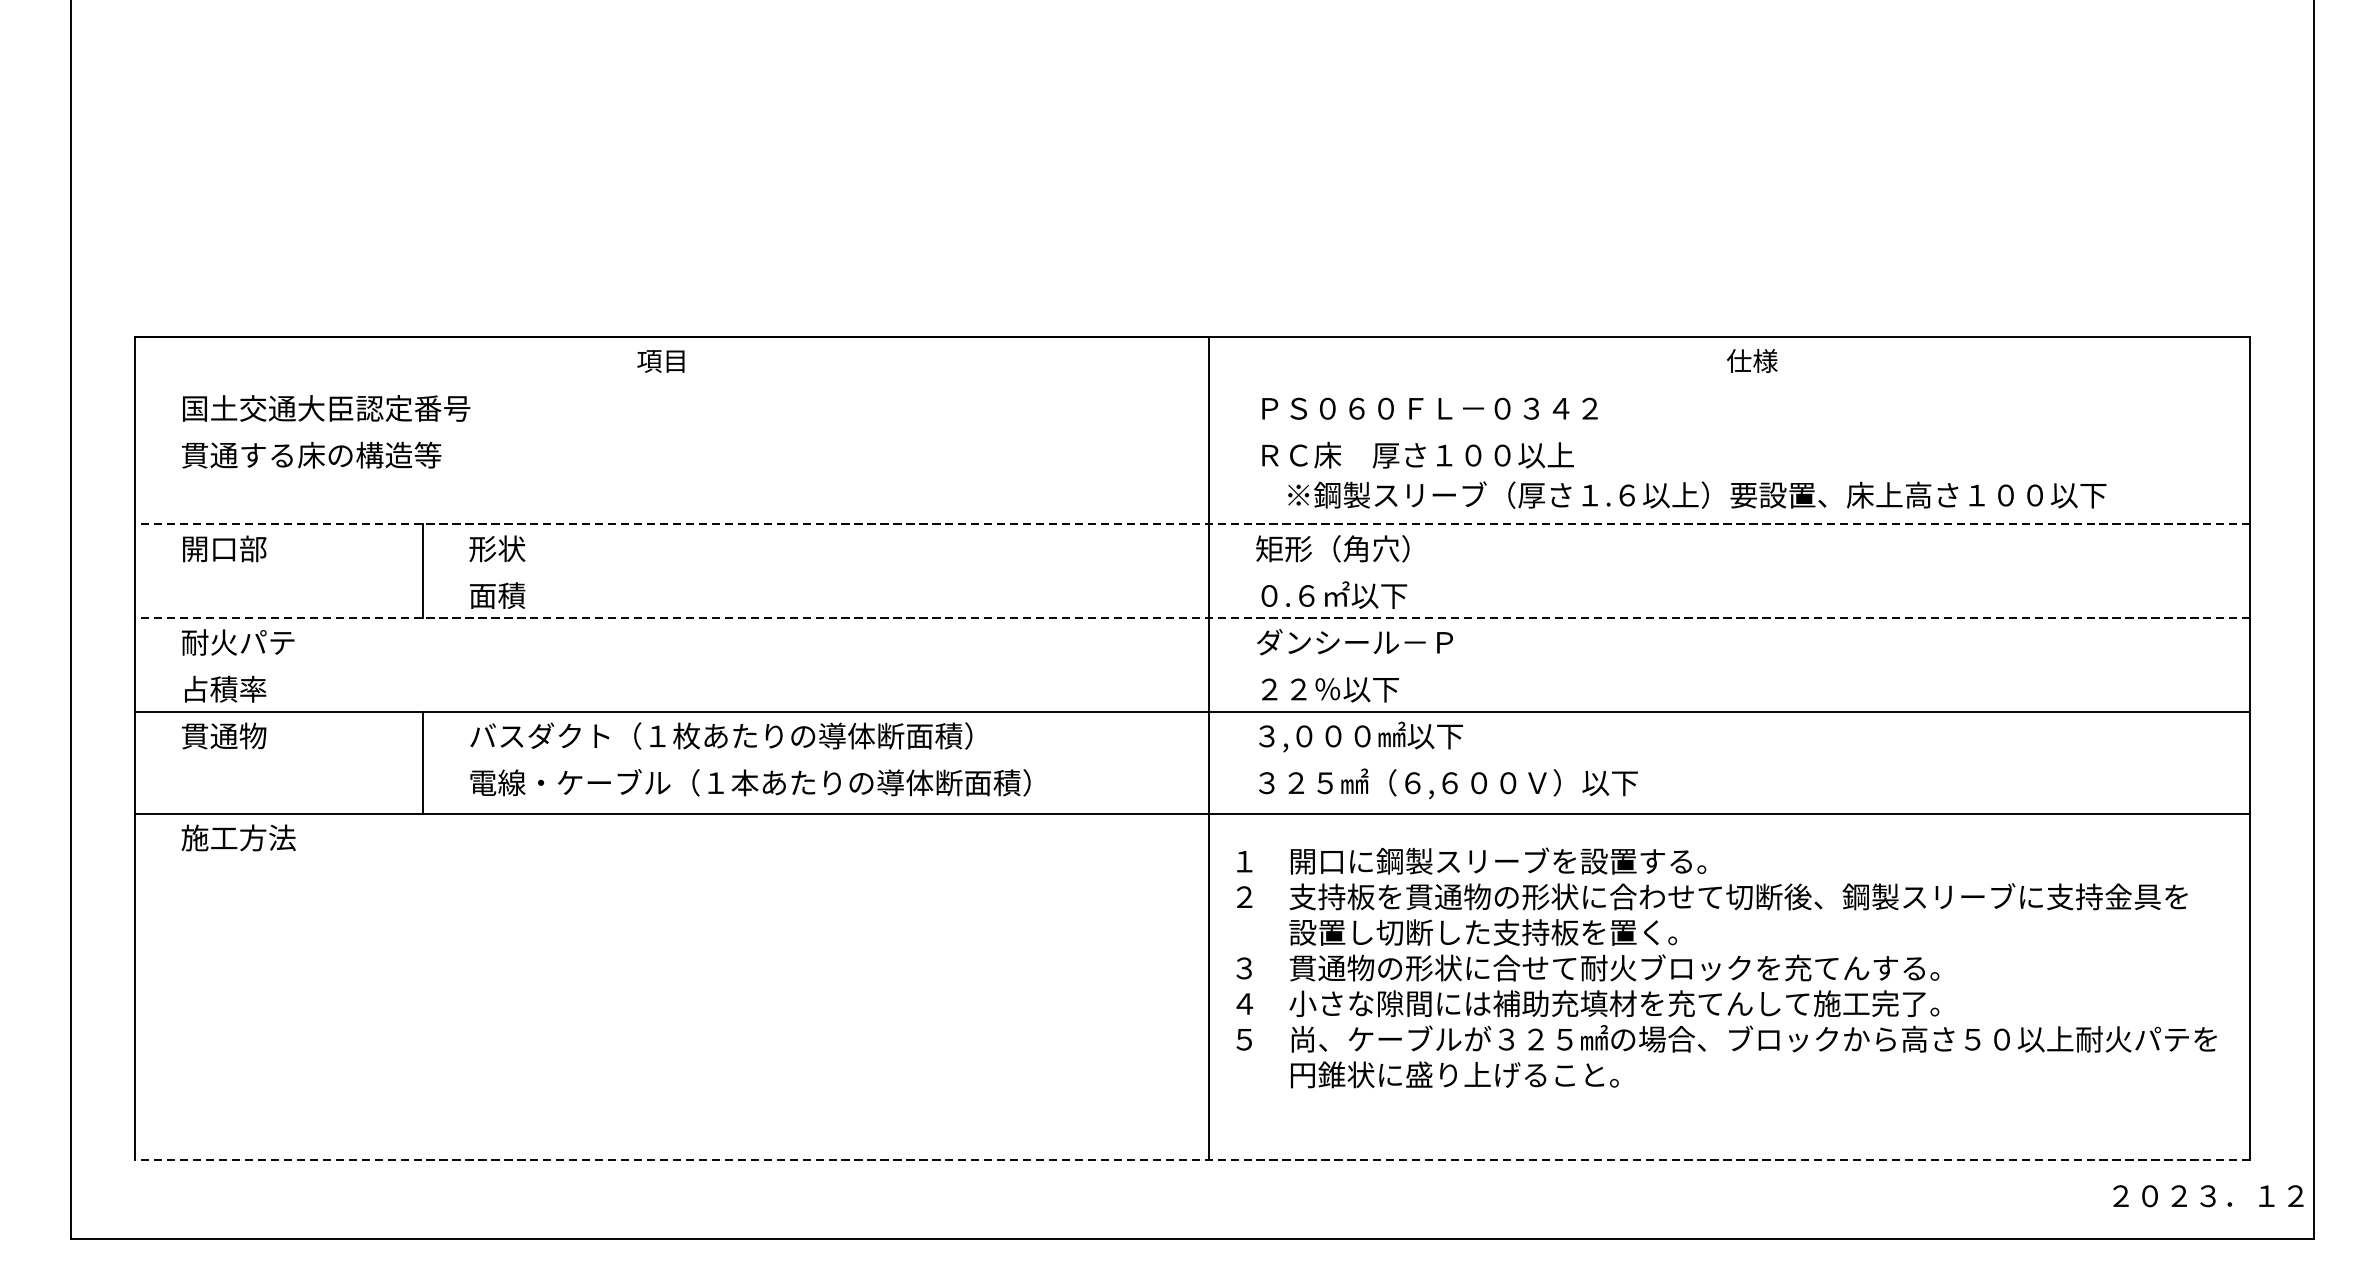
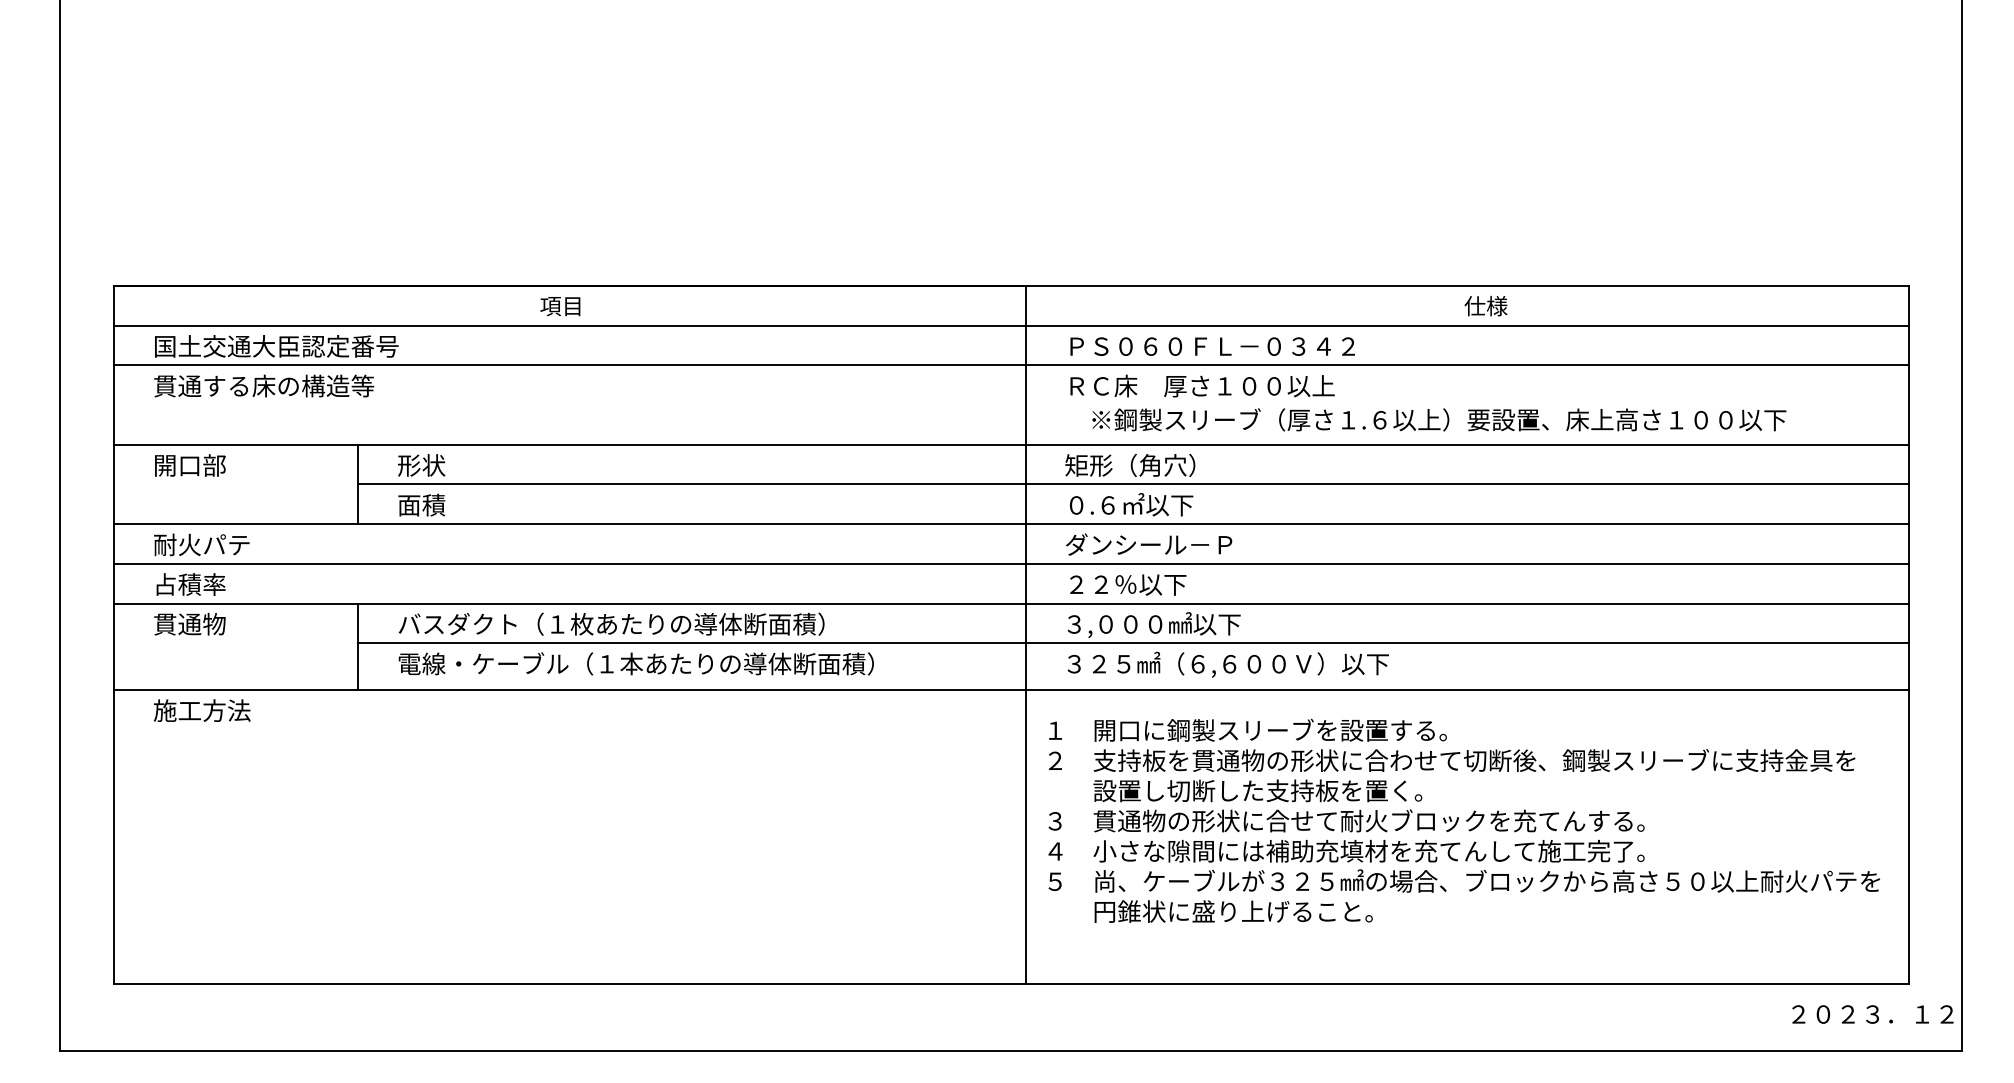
line: (1192, 383) -> (1011, 325), added
line: (1192, 430) -> (1011, 365), added
line: (1191, 524) -> (1010, 444), dashed -> solid
line: (1336, 571) -> (1133, 484), added
line: (1191, 618) -> (1010, 524), dashed -> solid
line: (1192, 664) -> (1011, 563), added
line: (1336, 758) -> (1133, 643), added
line: (1191, 1160) -> (1010, 984), dashed -> solid

